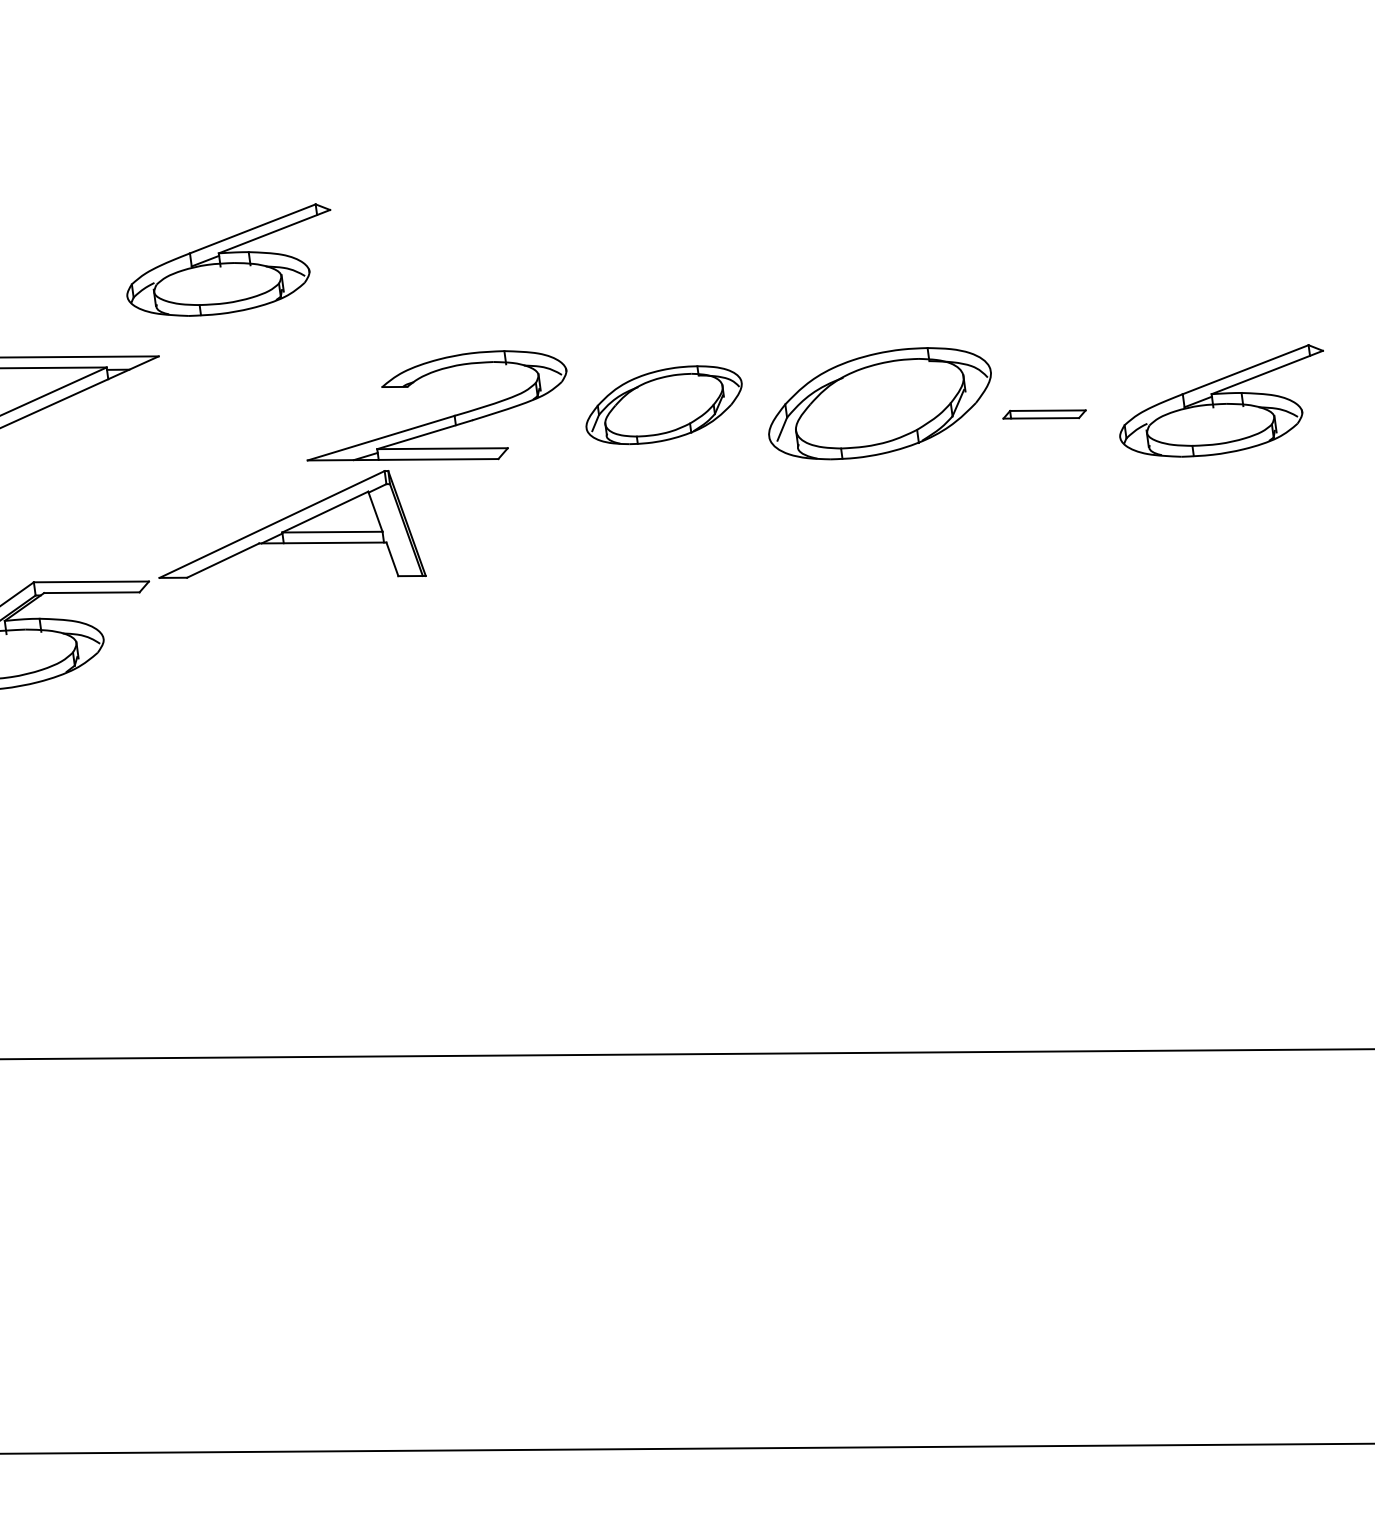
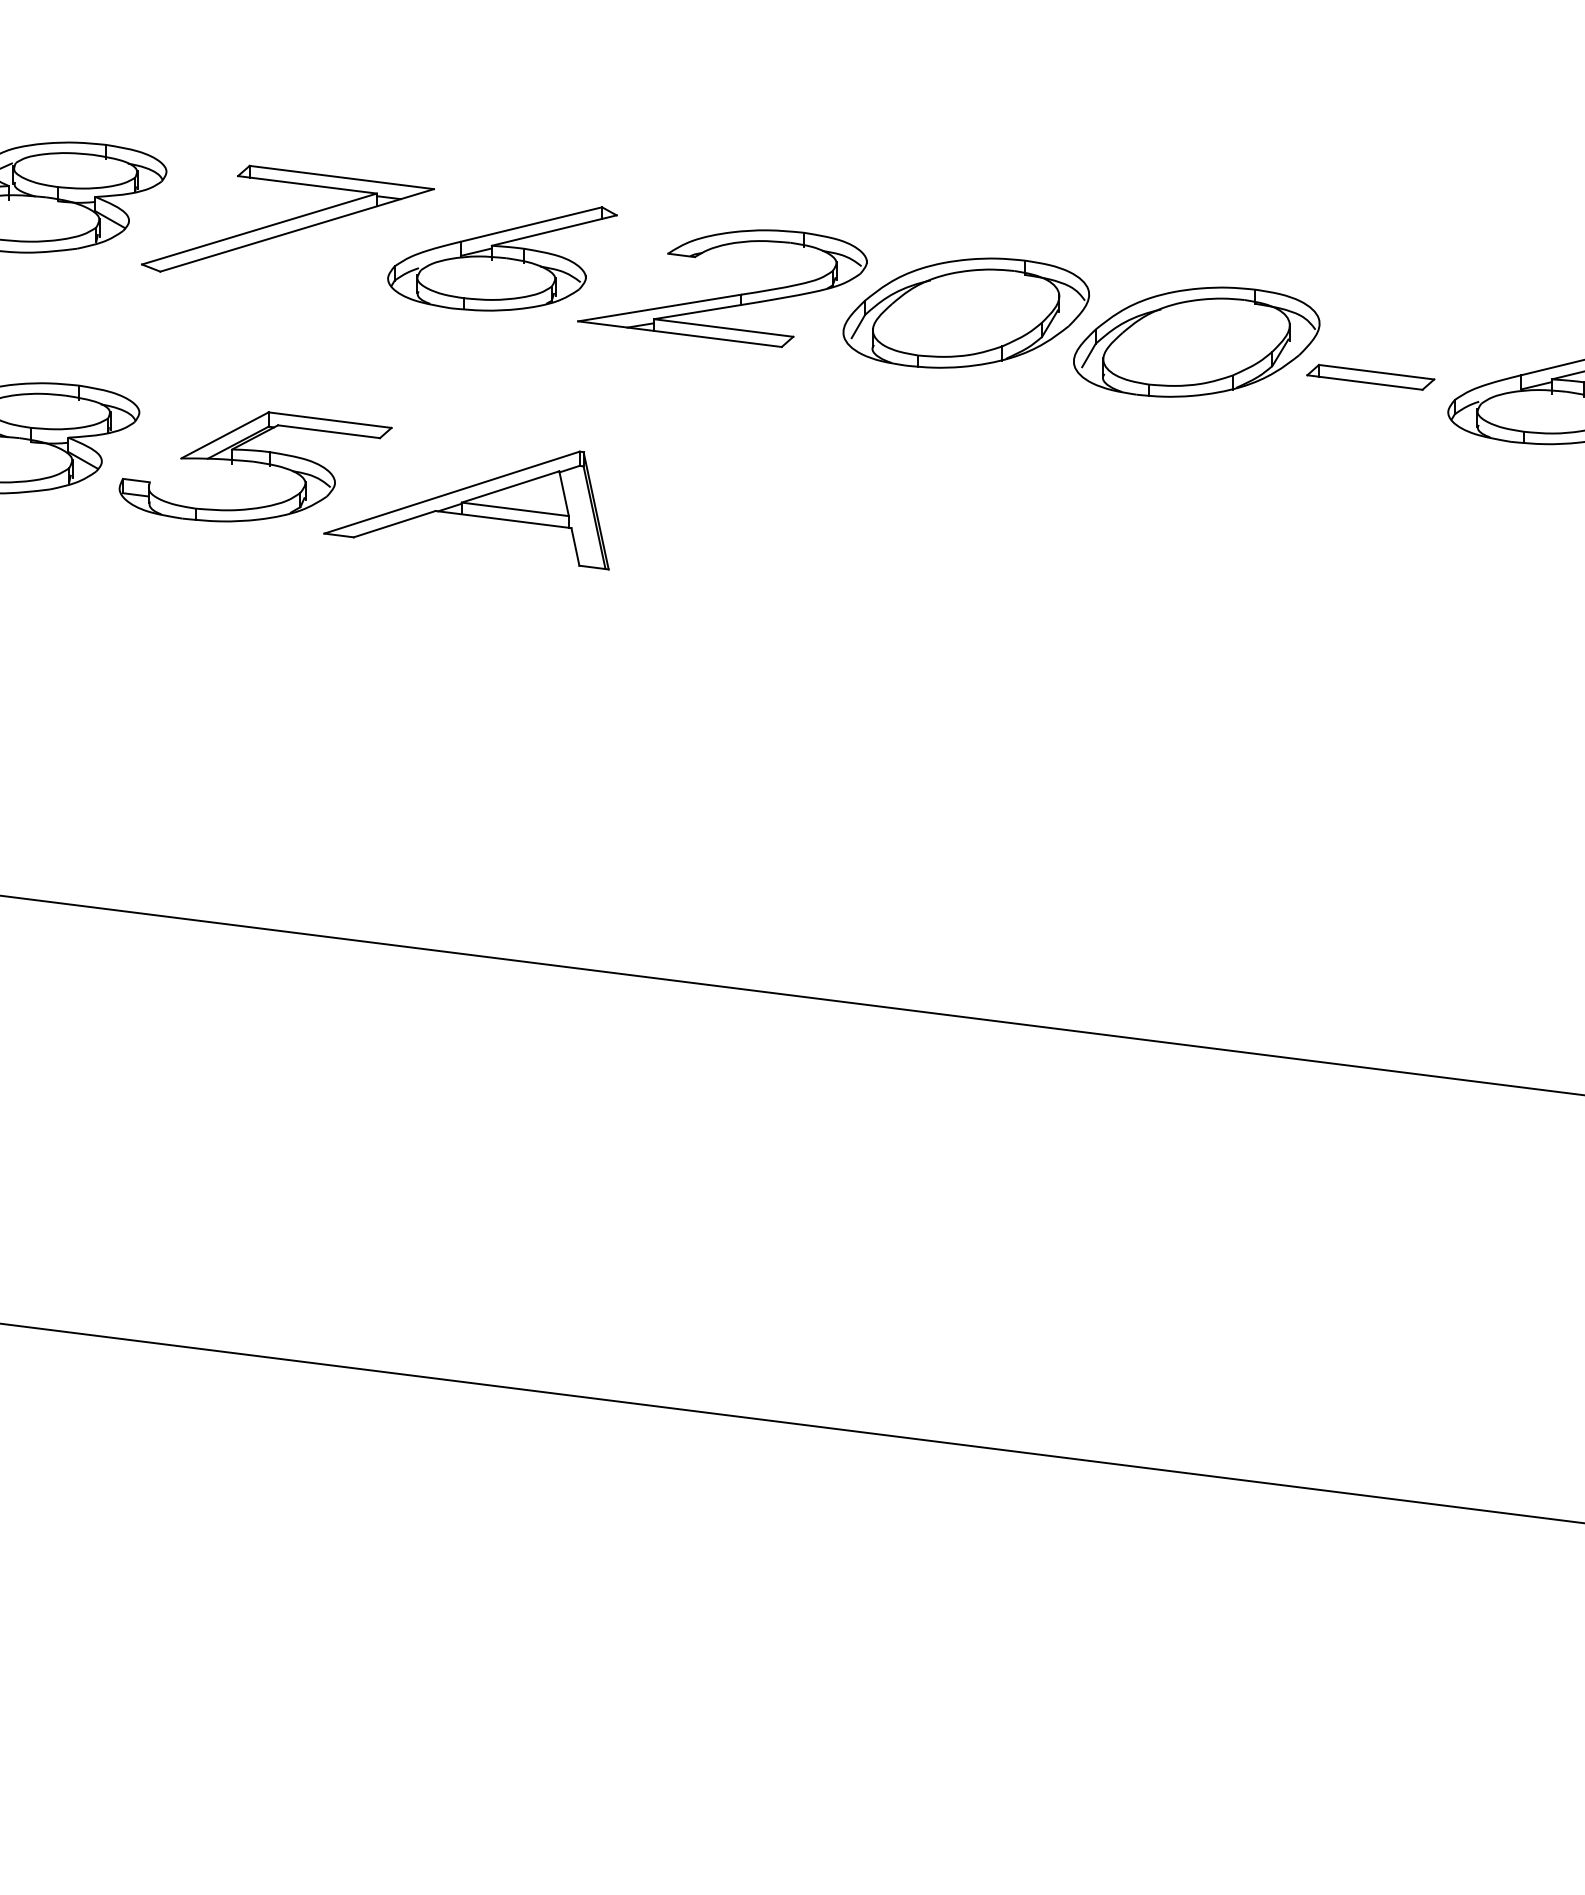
part: (230, 263) -> (502, 258), moved
part: (663, 404) -> (965, 312), size x1.43
part: (1044, 413) -> (1370, 376), size x1.43
part: (287, 539) -> (466, 510), moved

